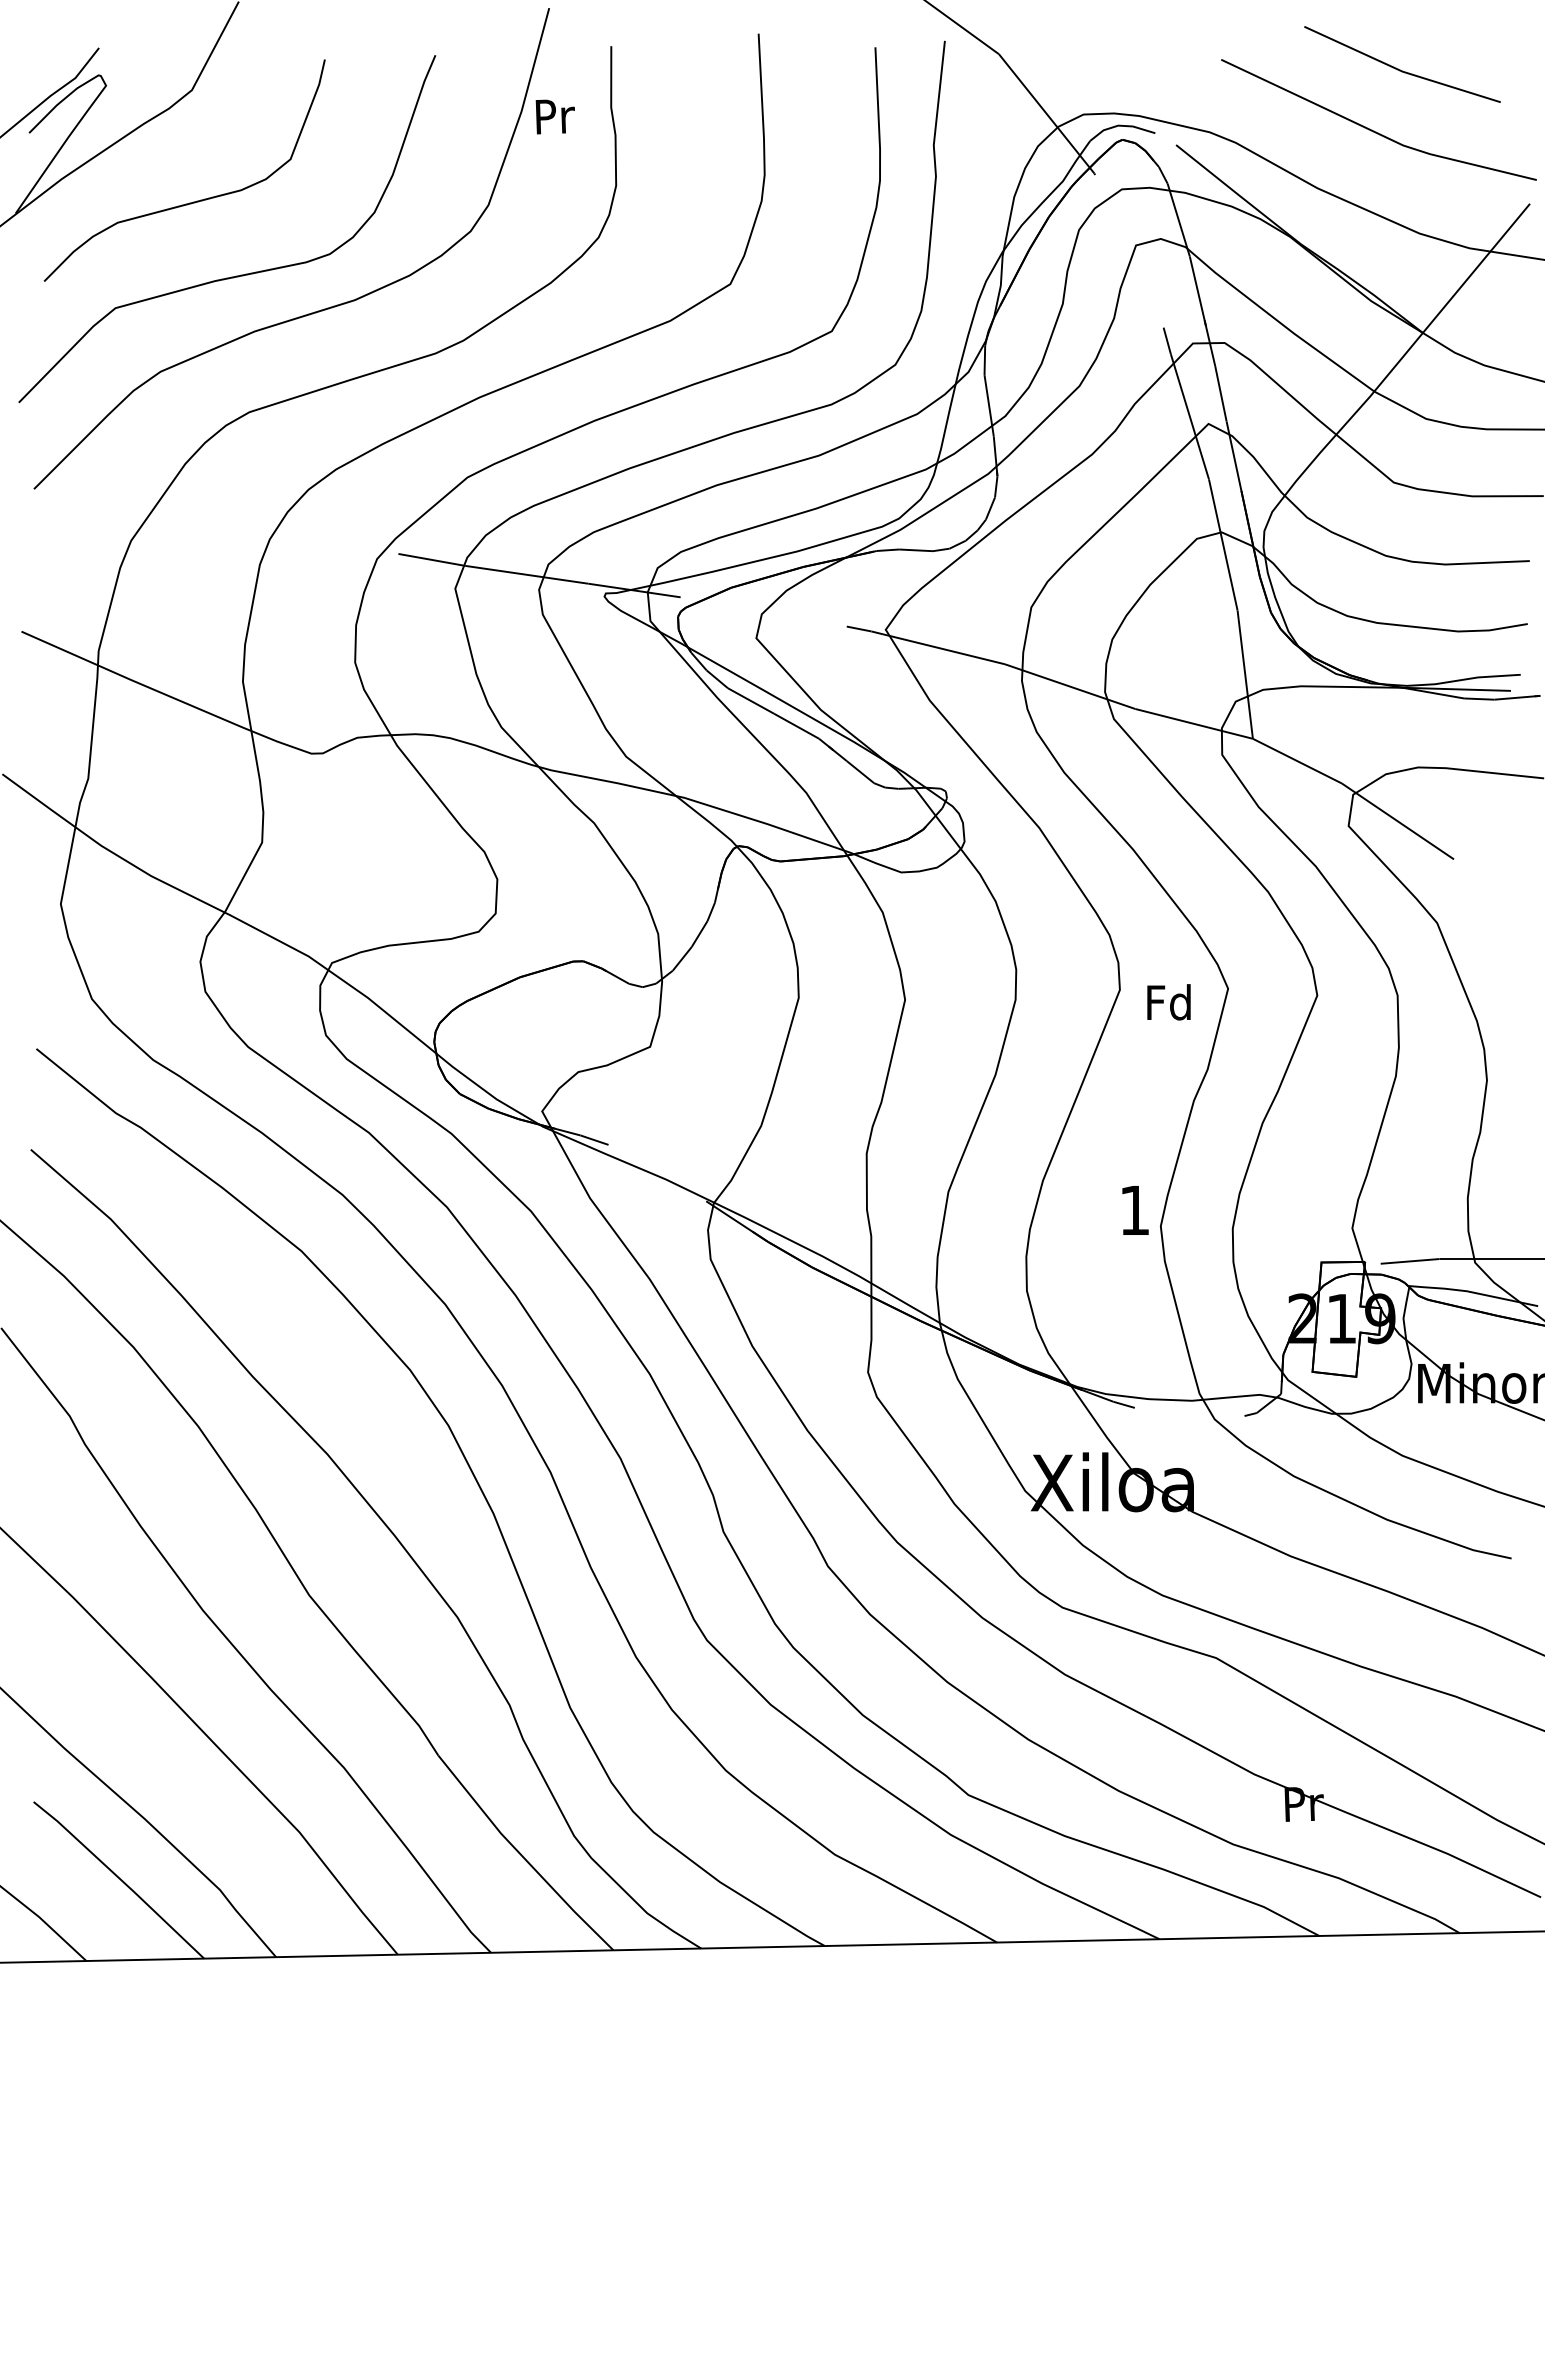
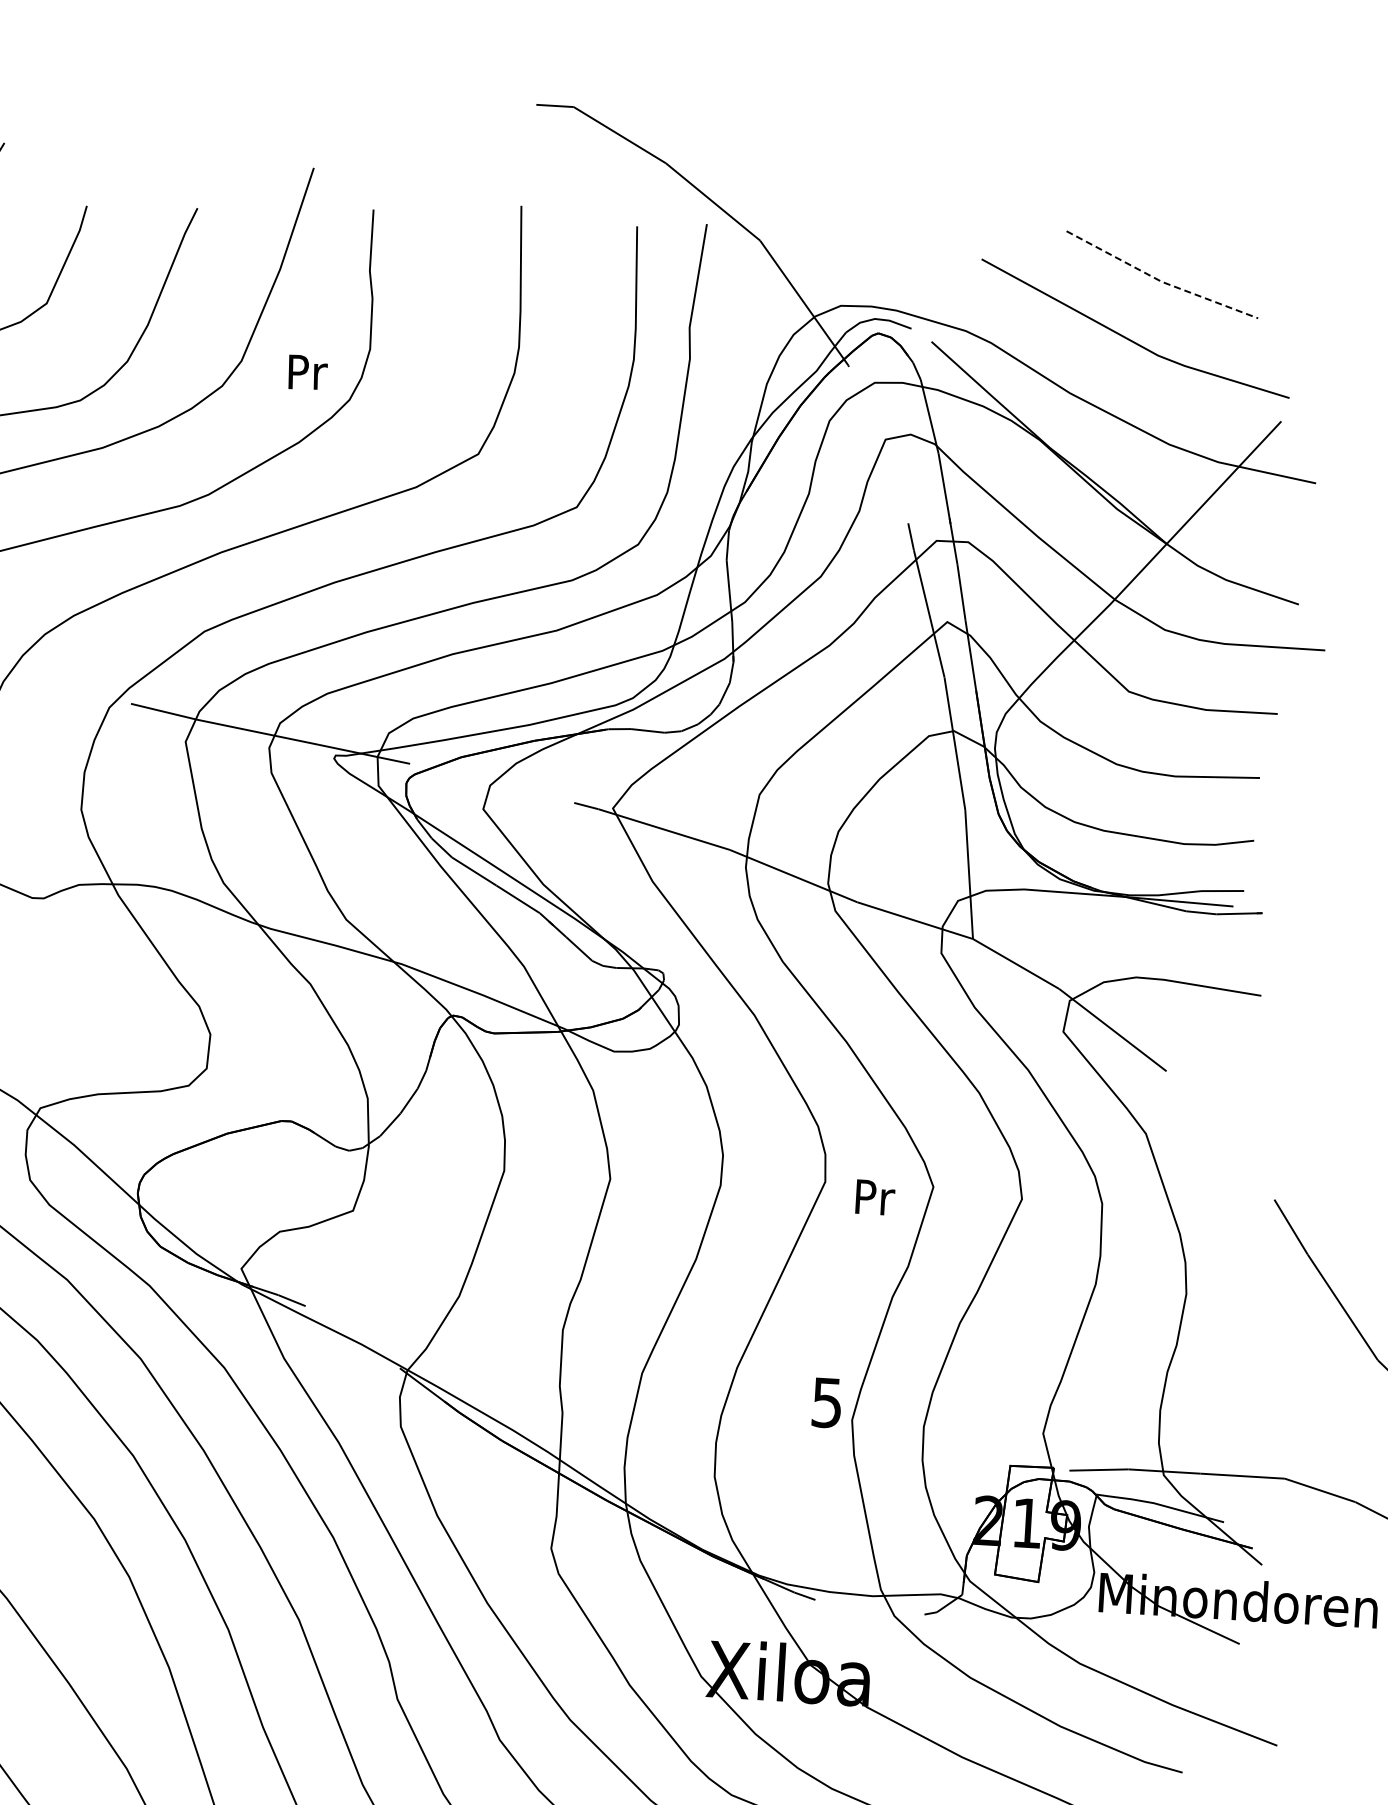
line: (1400, 70) -> (1159, 280), solid -> dashed
text: (554, 116) -> (307, 372), moved
text: (1168, 1002) -> (873, 1197), Fd -> Pr
text: (1134, 1210) -> (826, 1402), 1 -> 5

